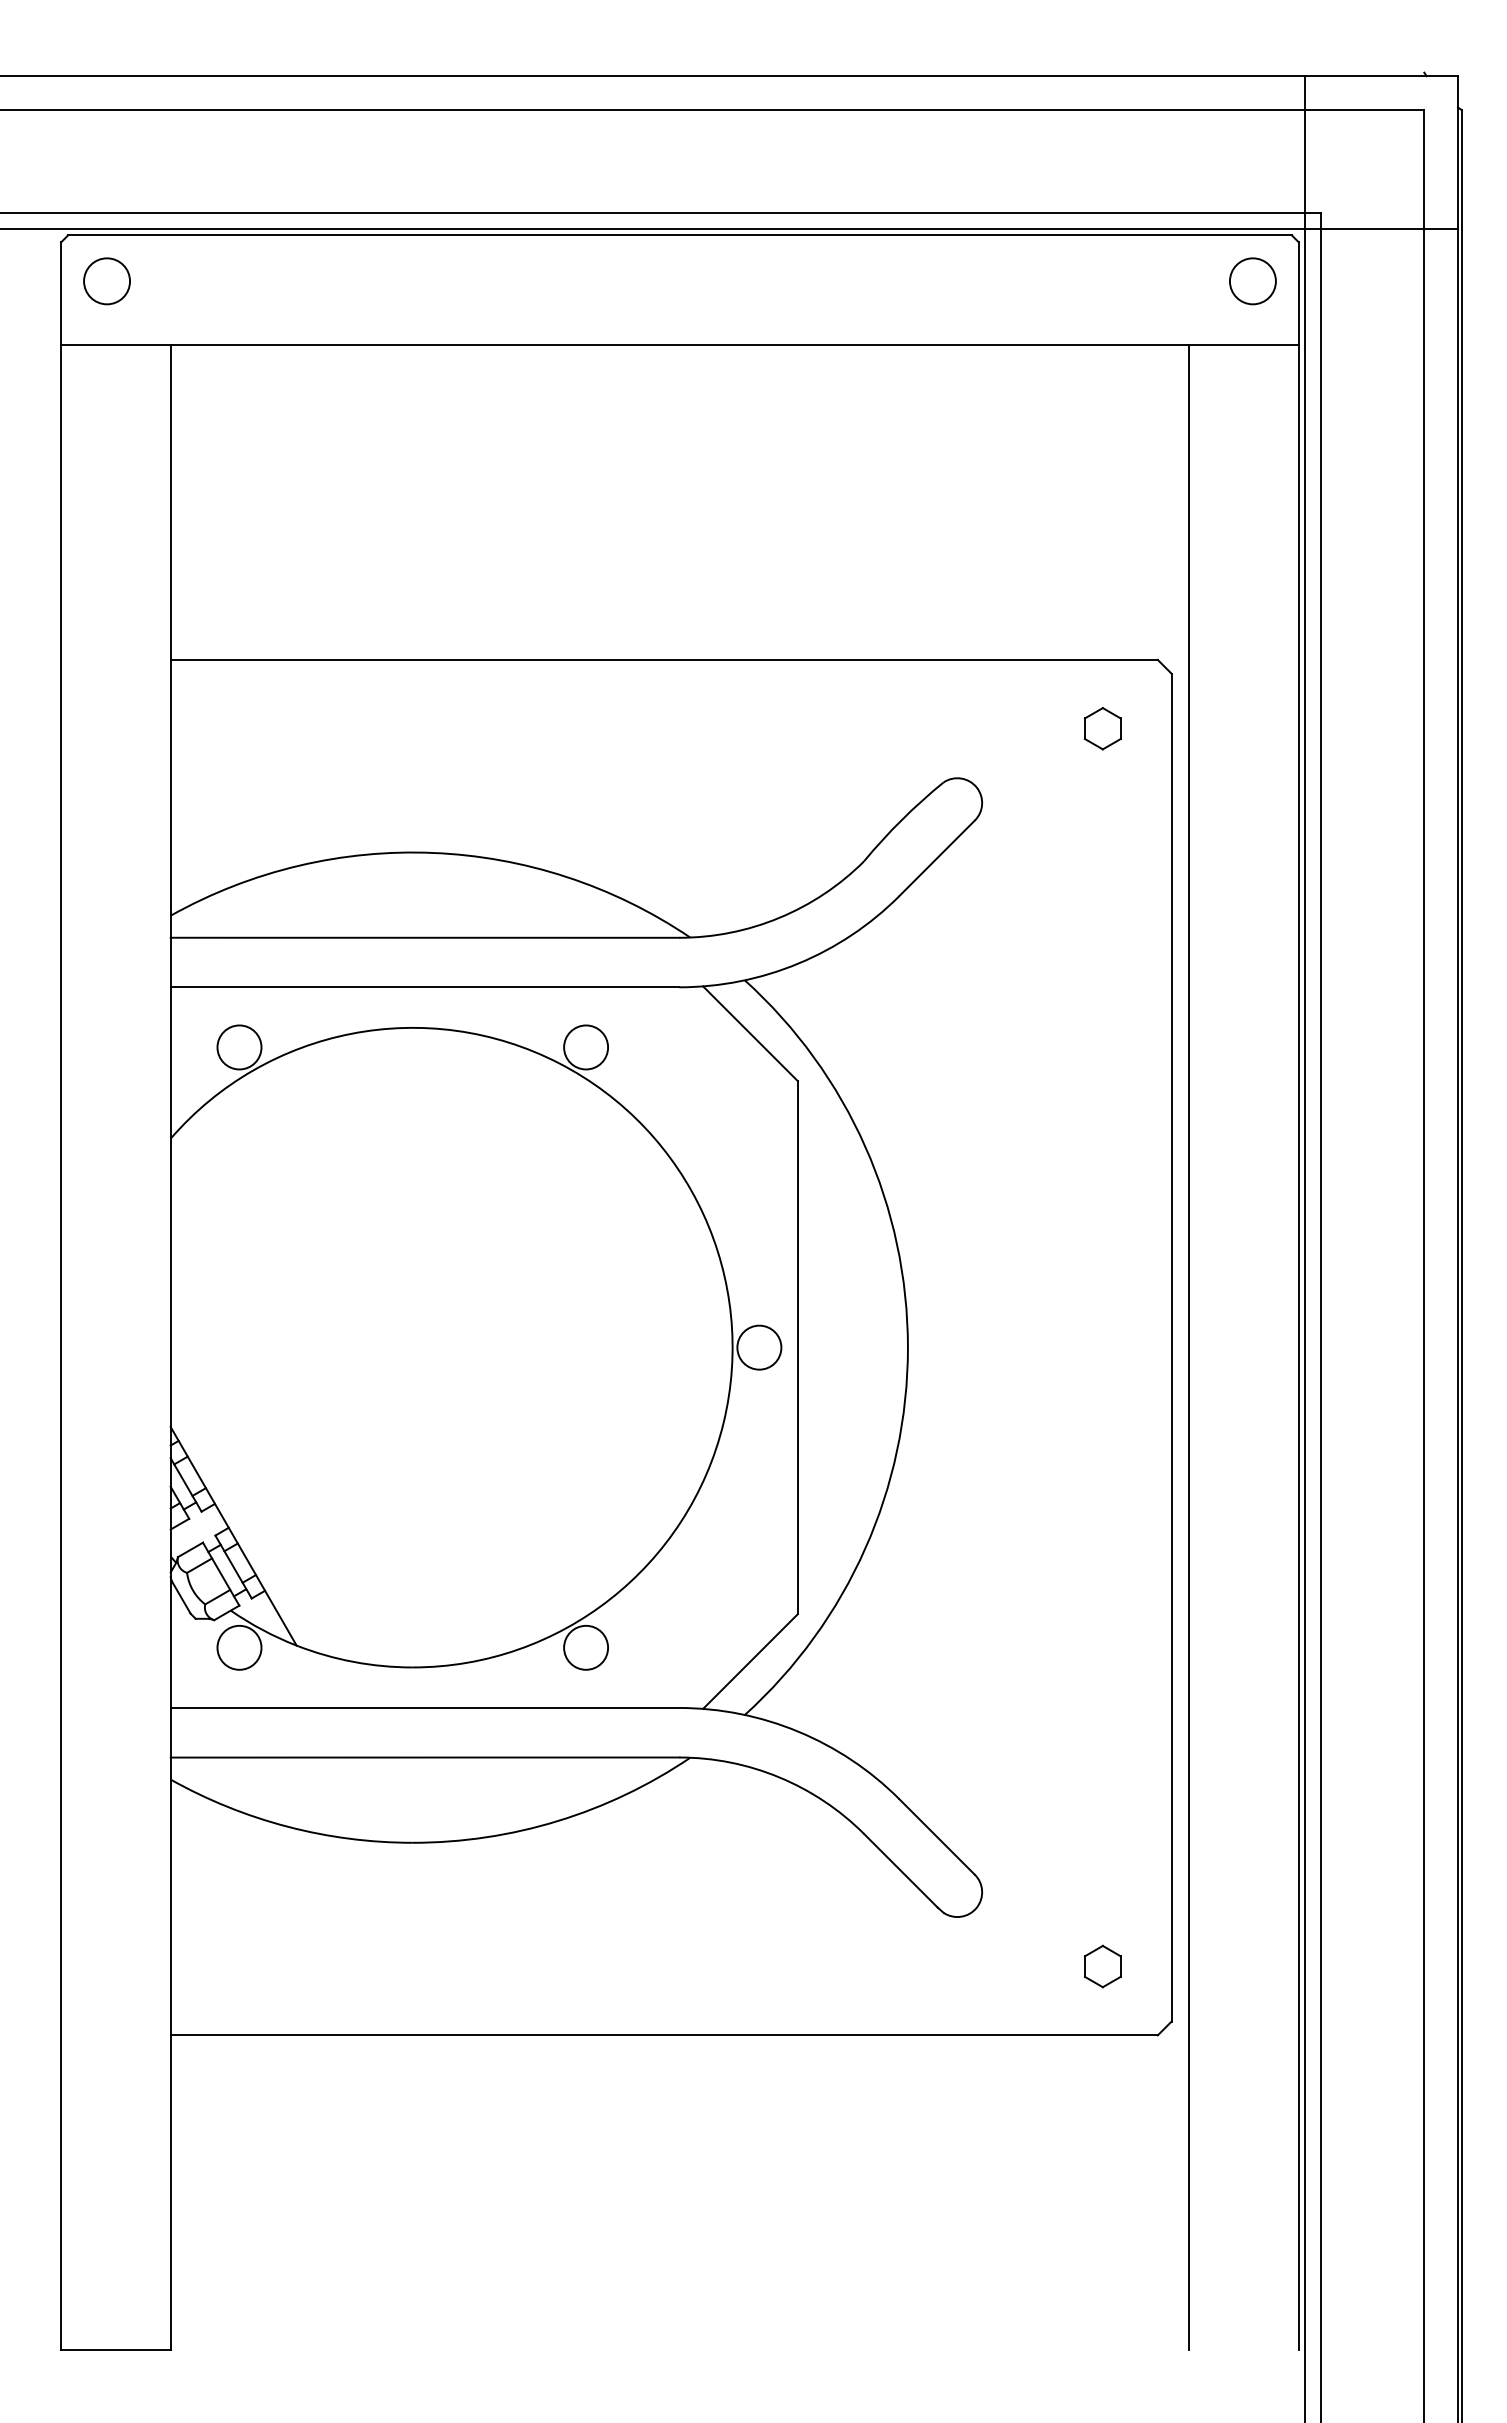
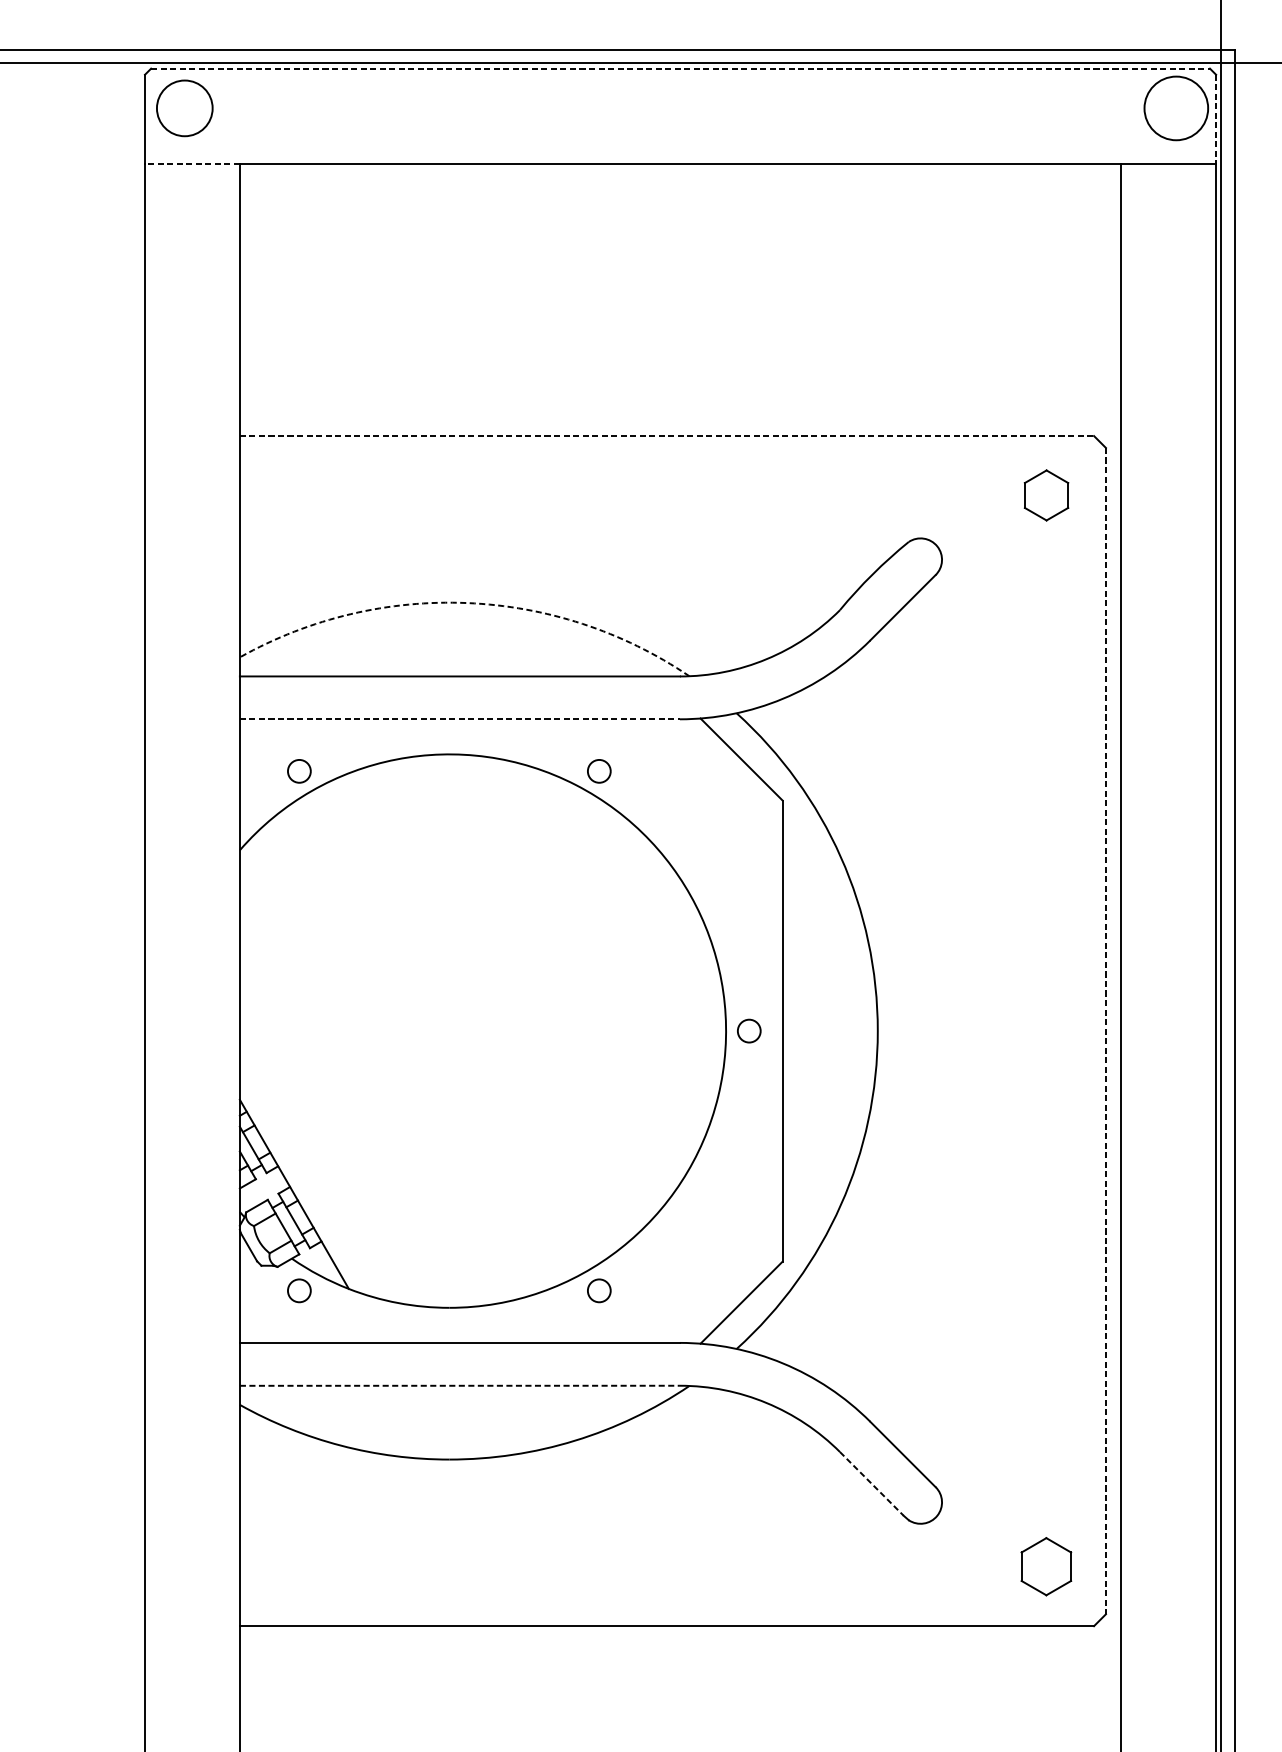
line: (680, 235) -> (681, 68), solid -> dashed
circle: (106, 281) -> (184, 108), size x1.4
circle: (1252, 281) -> (1175, 108), size x1.6
line: (1298, 294) -> (1215, 119), solid -> dashed
line: (115, 345) -> (192, 163), solid -> dashed
line: (664, 659) -> (667, 435), solid -> dashed
part: (1102, 728) -> (1046, 495), size x1.4
arc: (433, 852) -> (467, 602), solid -> dashed
line: (425, 987) -> (460, 719), solid -> dashed
circle: (239, 1047) -> (299, 771), size x0.6
circle: (586, 1047) -> (599, 771), size x0.6
circle: (759, 1347) -> (749, 1030), size x0.6
line: (1171, 1347) -> (1105, 1030), solid -> dashed
circle: (239, 1647) -> (299, 1290), size x0.6
circle: (586, 1647) -> (599, 1290), size x0.6
line: (425, 1757) -> (460, 1385), solid -> dashed
line: (901, 1871) -> (872, 1484), solid -> dashed
part: (1102, 1966) -> (1046, 1566), size x1.6

